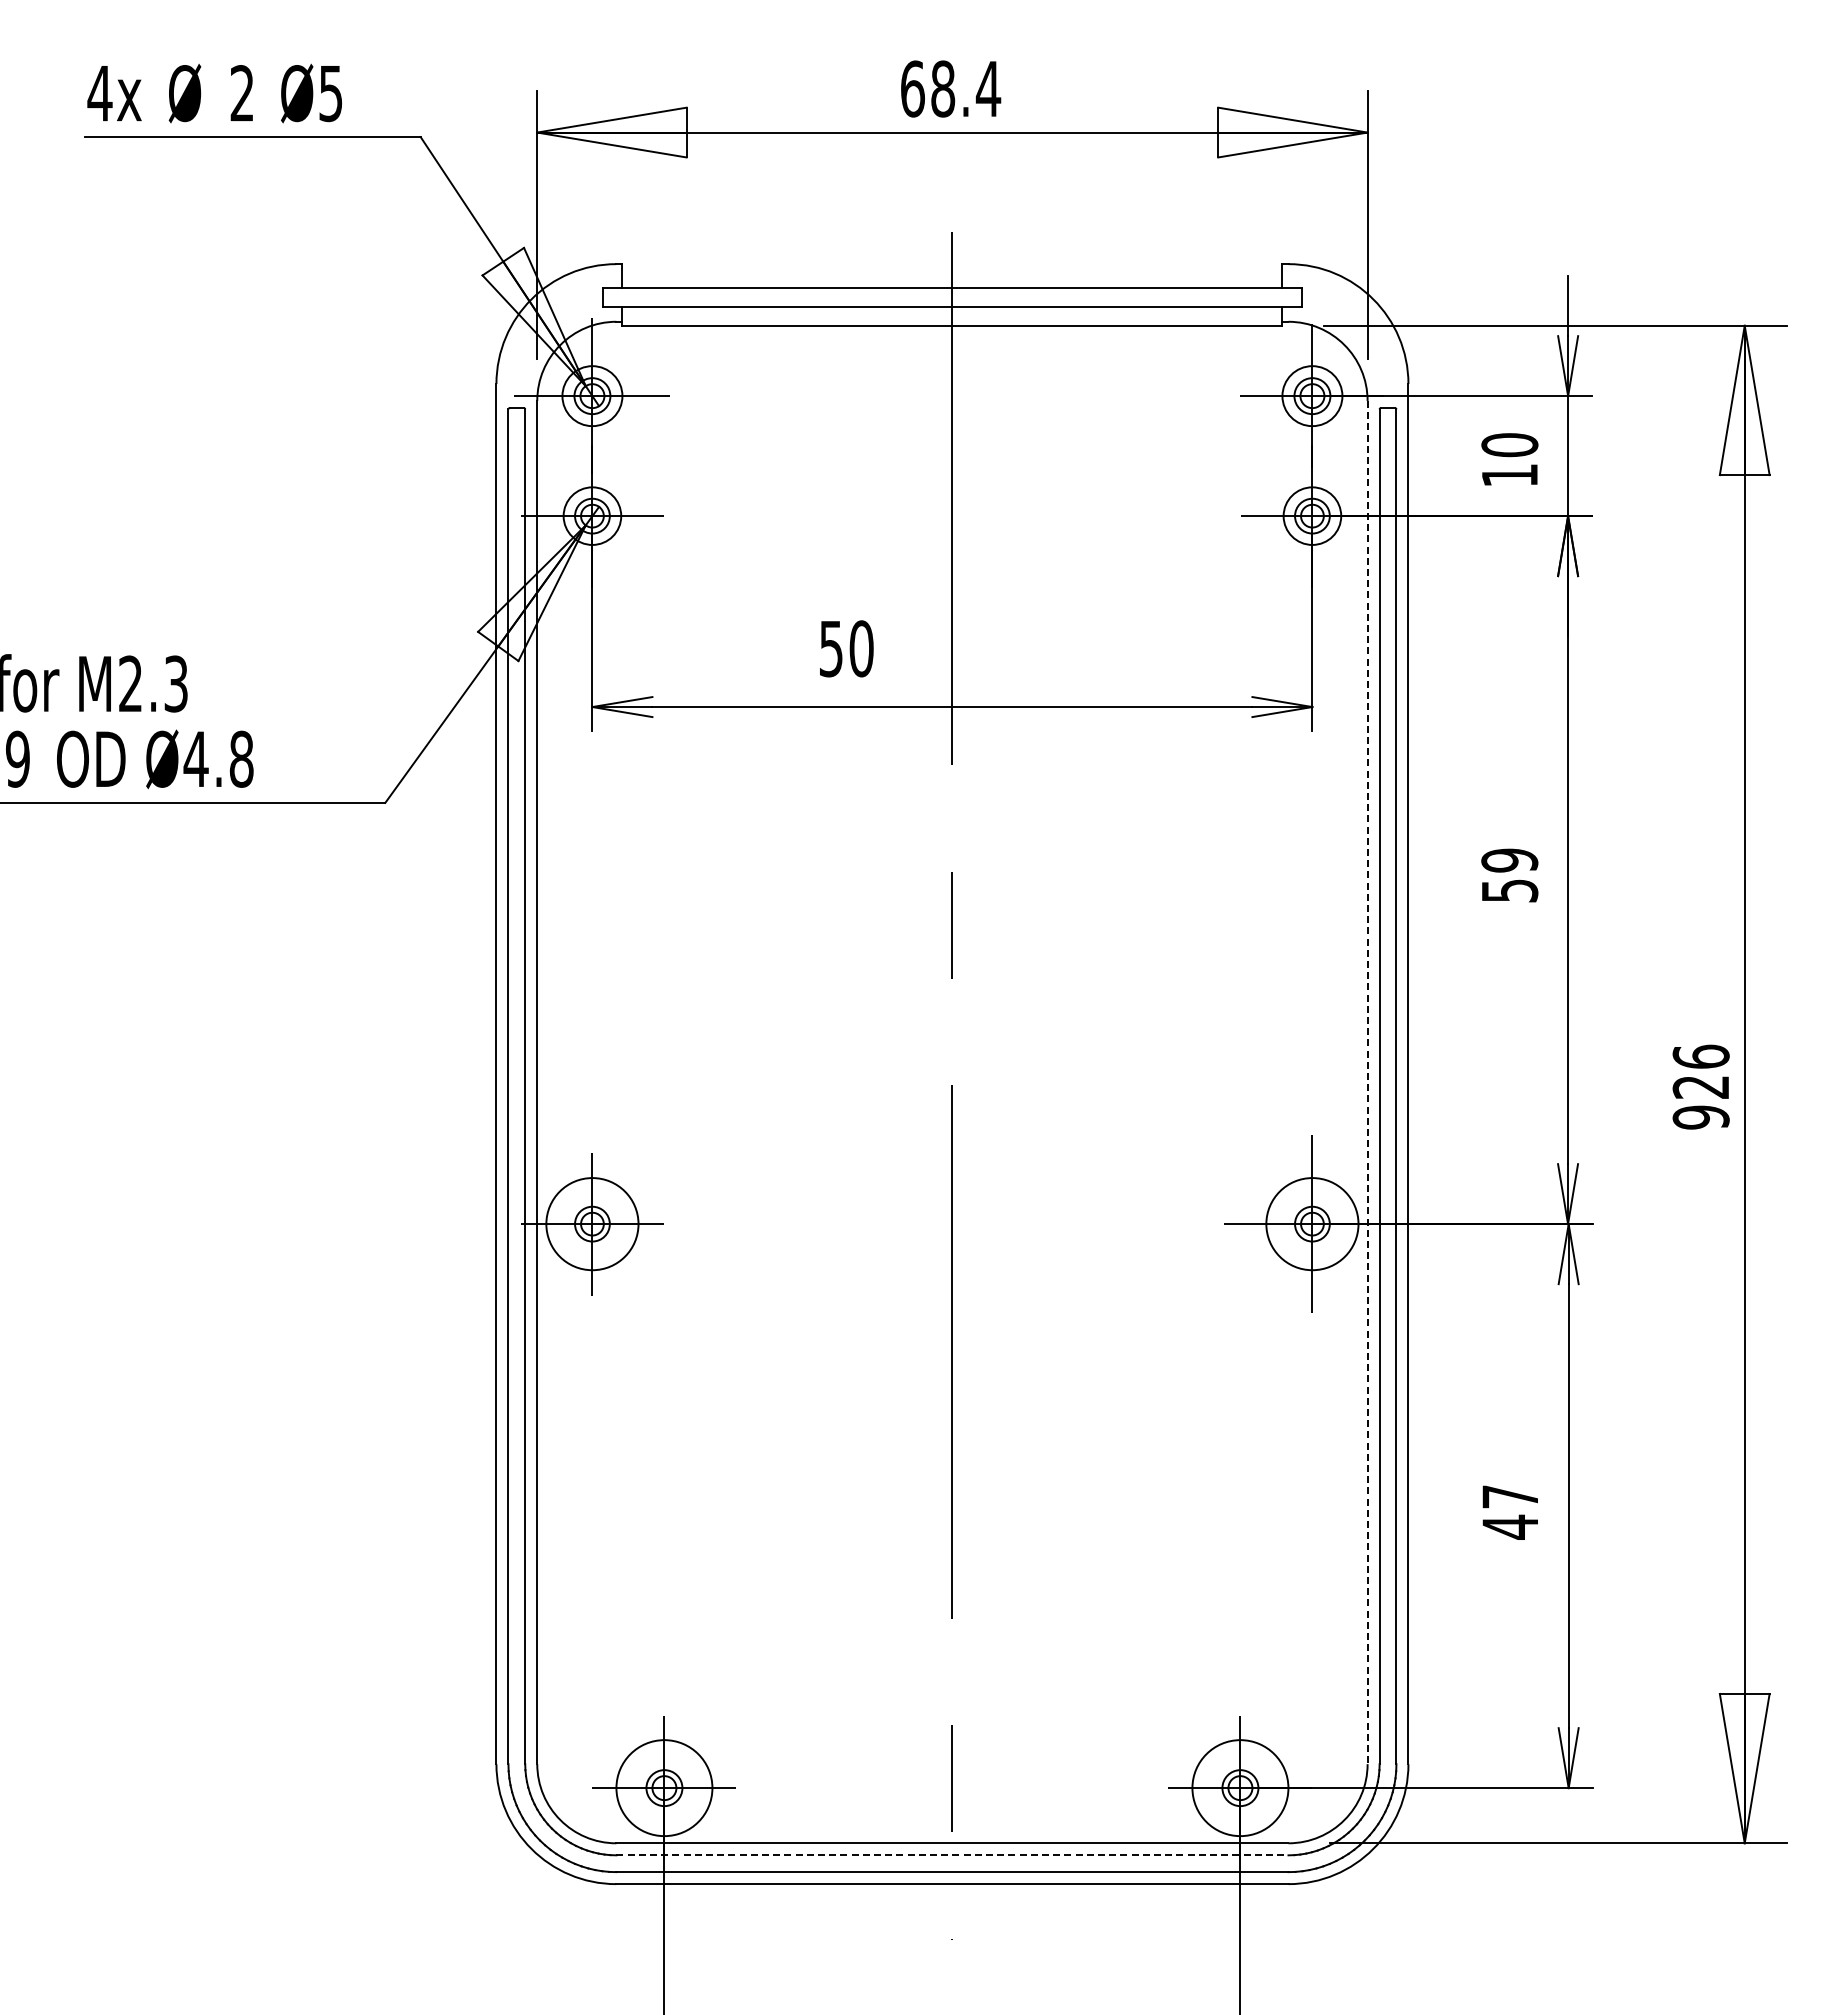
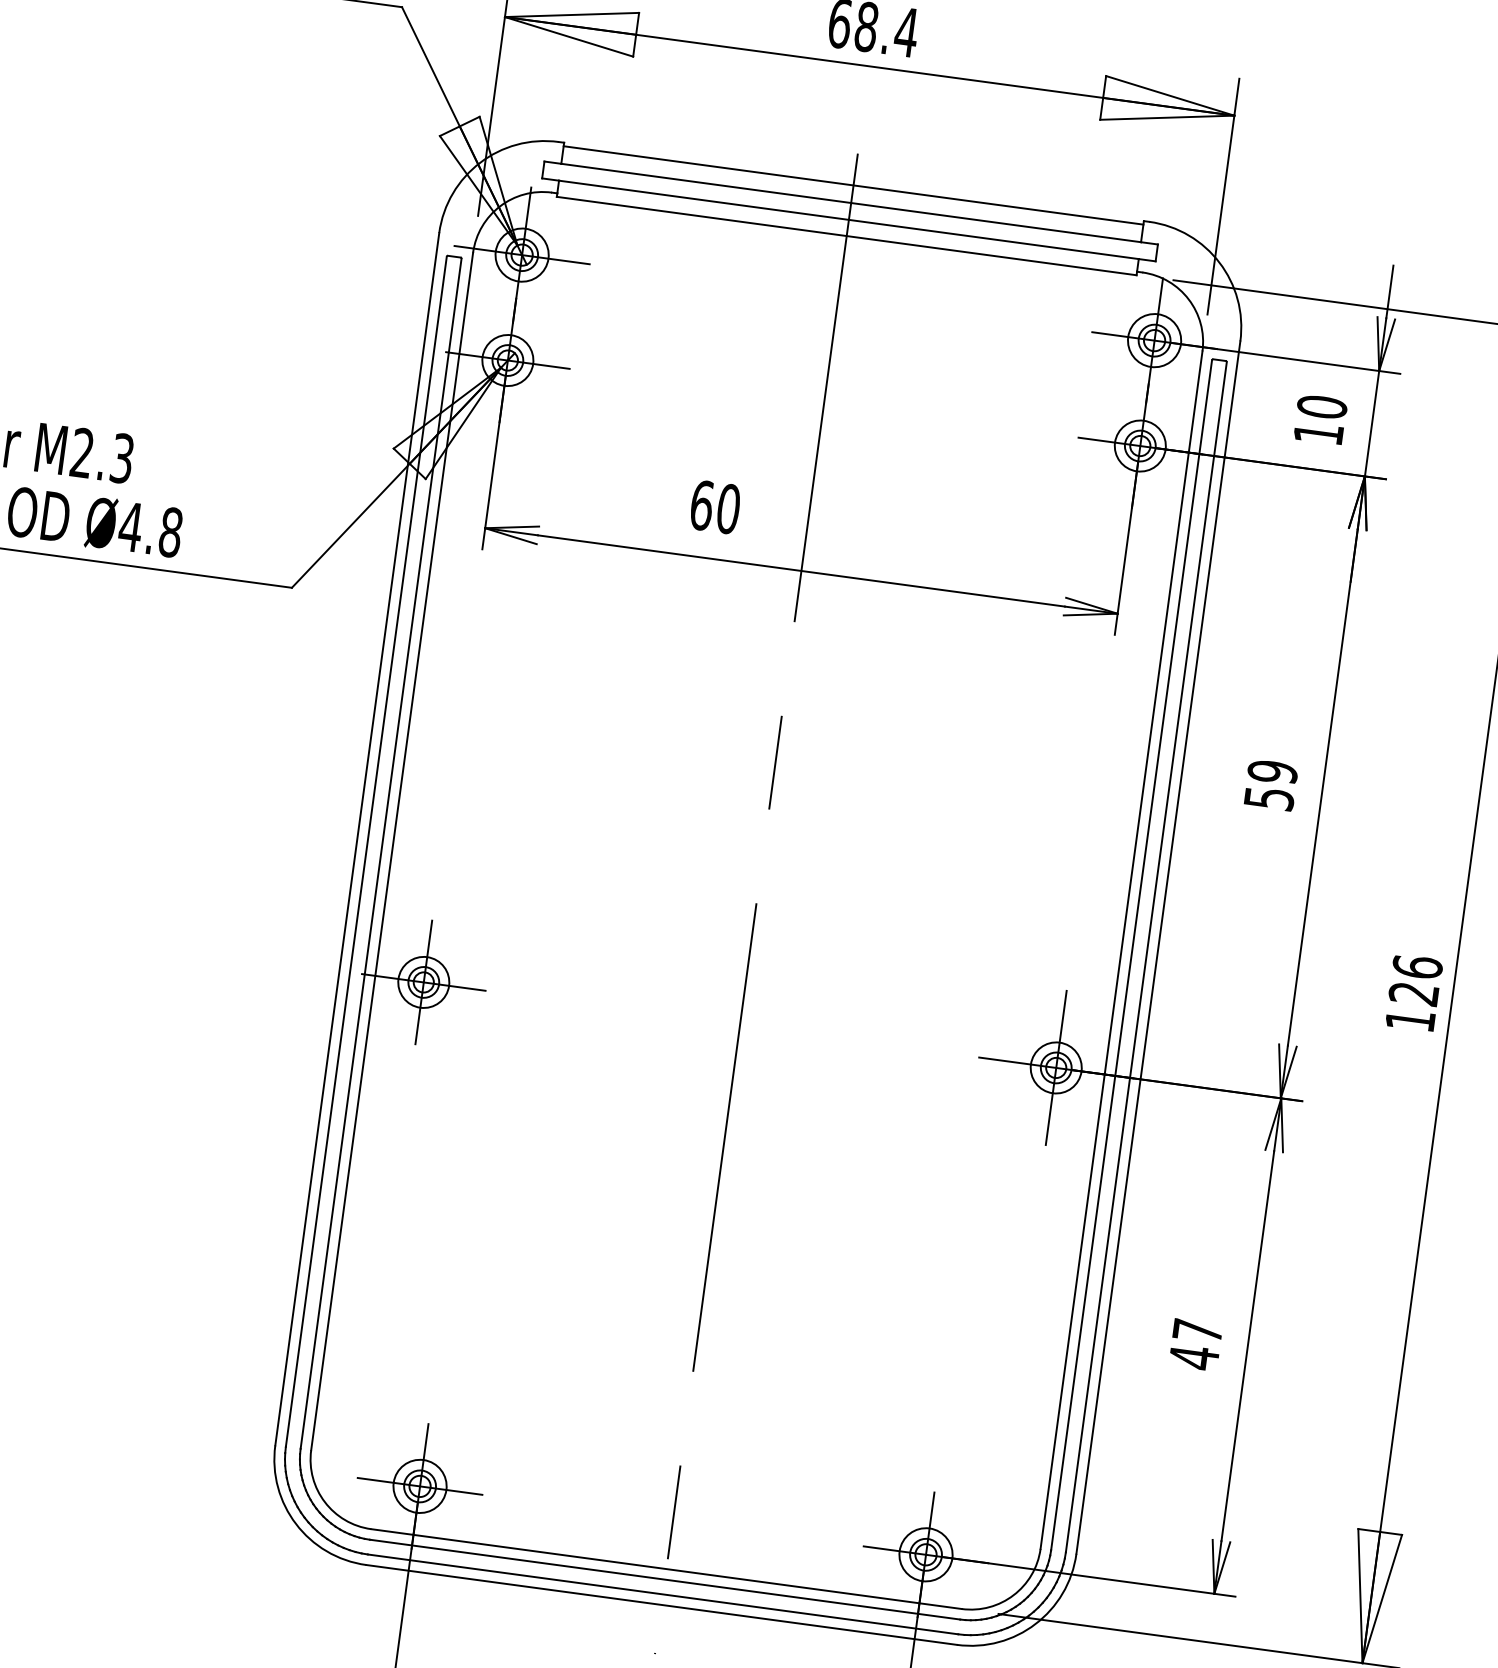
line: (952, 268) -> (853, 185), added
text: (831, 648) -> (702, 505), 50 -> 60
line: (1367, 1082) -> (1121, 950), dashed -> solid
text: (1700, 1117) -> (1409, 1020), 926 -> 126
circle: (592, 1223) -> (423, 981), size x0.62
circle: (1312, 1223) -> (1056, 1067), size x0.62
circle: (664, 1788) -> (420, 1486), size x0.62
circle: (1240, 1788) -> (926, 1555), size x0.62
line: (952, 1855) -> (665, 1579), dashed -> solid

